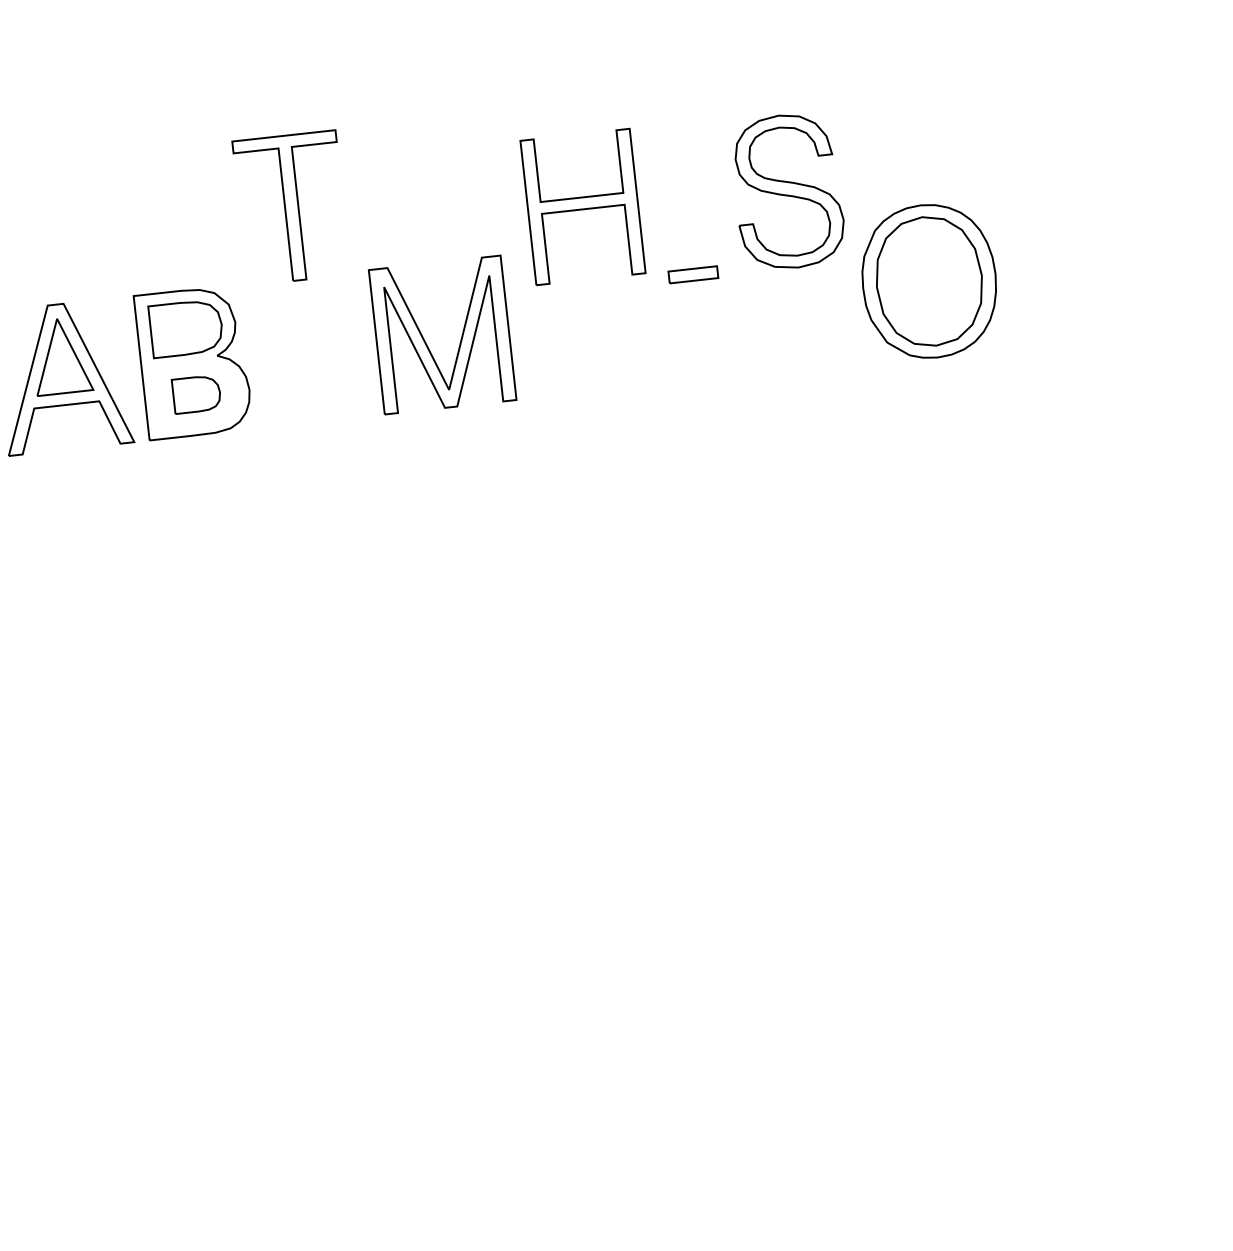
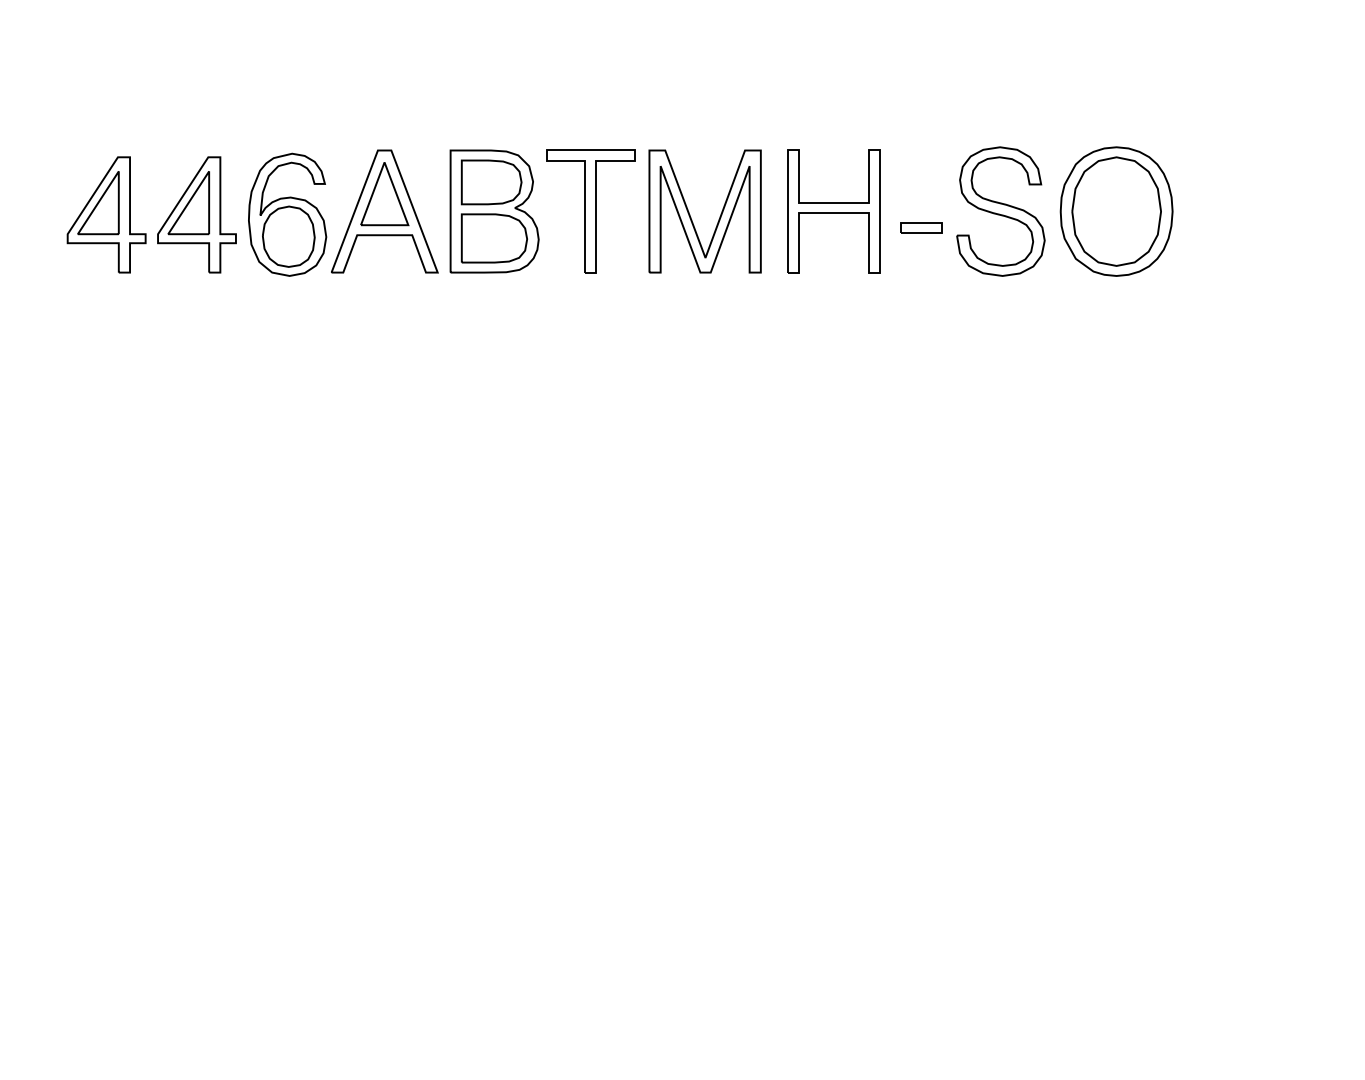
part: (787, 191) -> (1000, 211), moved
part: (582, 207) -> (833, 211), moved
part: (291, 208) -> (590, 211), moved
part: (693, 273) -> (921, 227), moved
part: (195, 394) -> (493, 238), size x1.67

